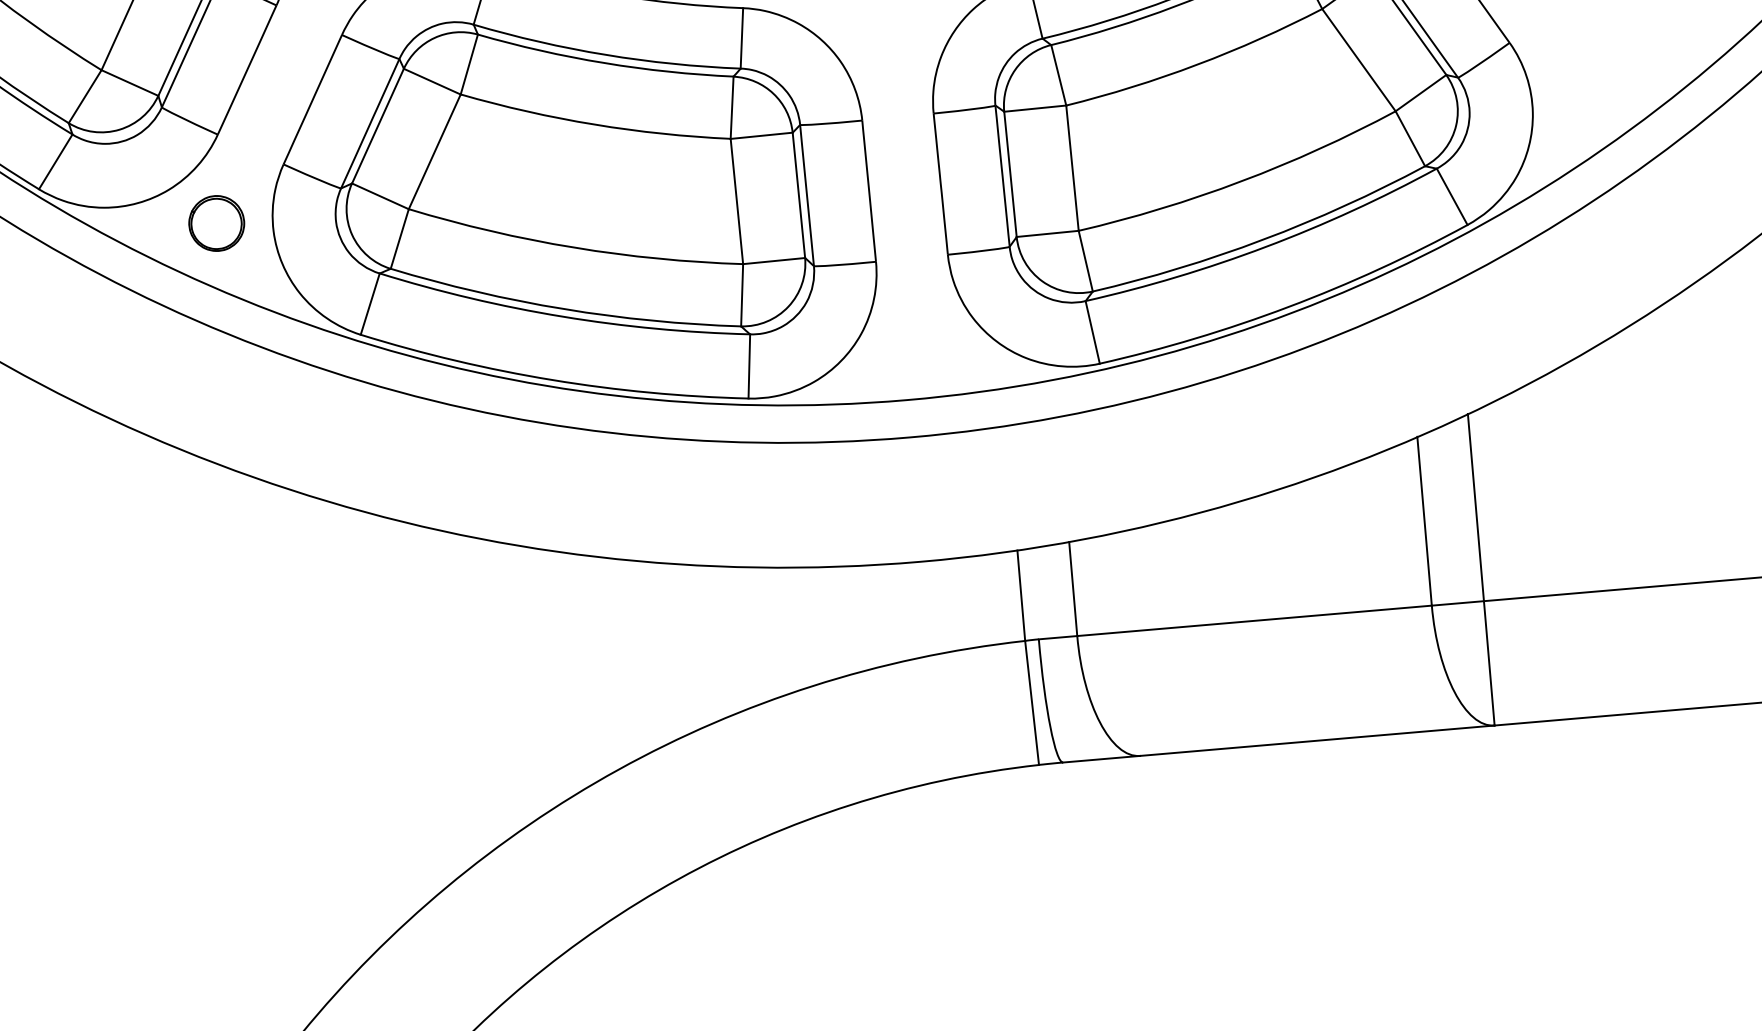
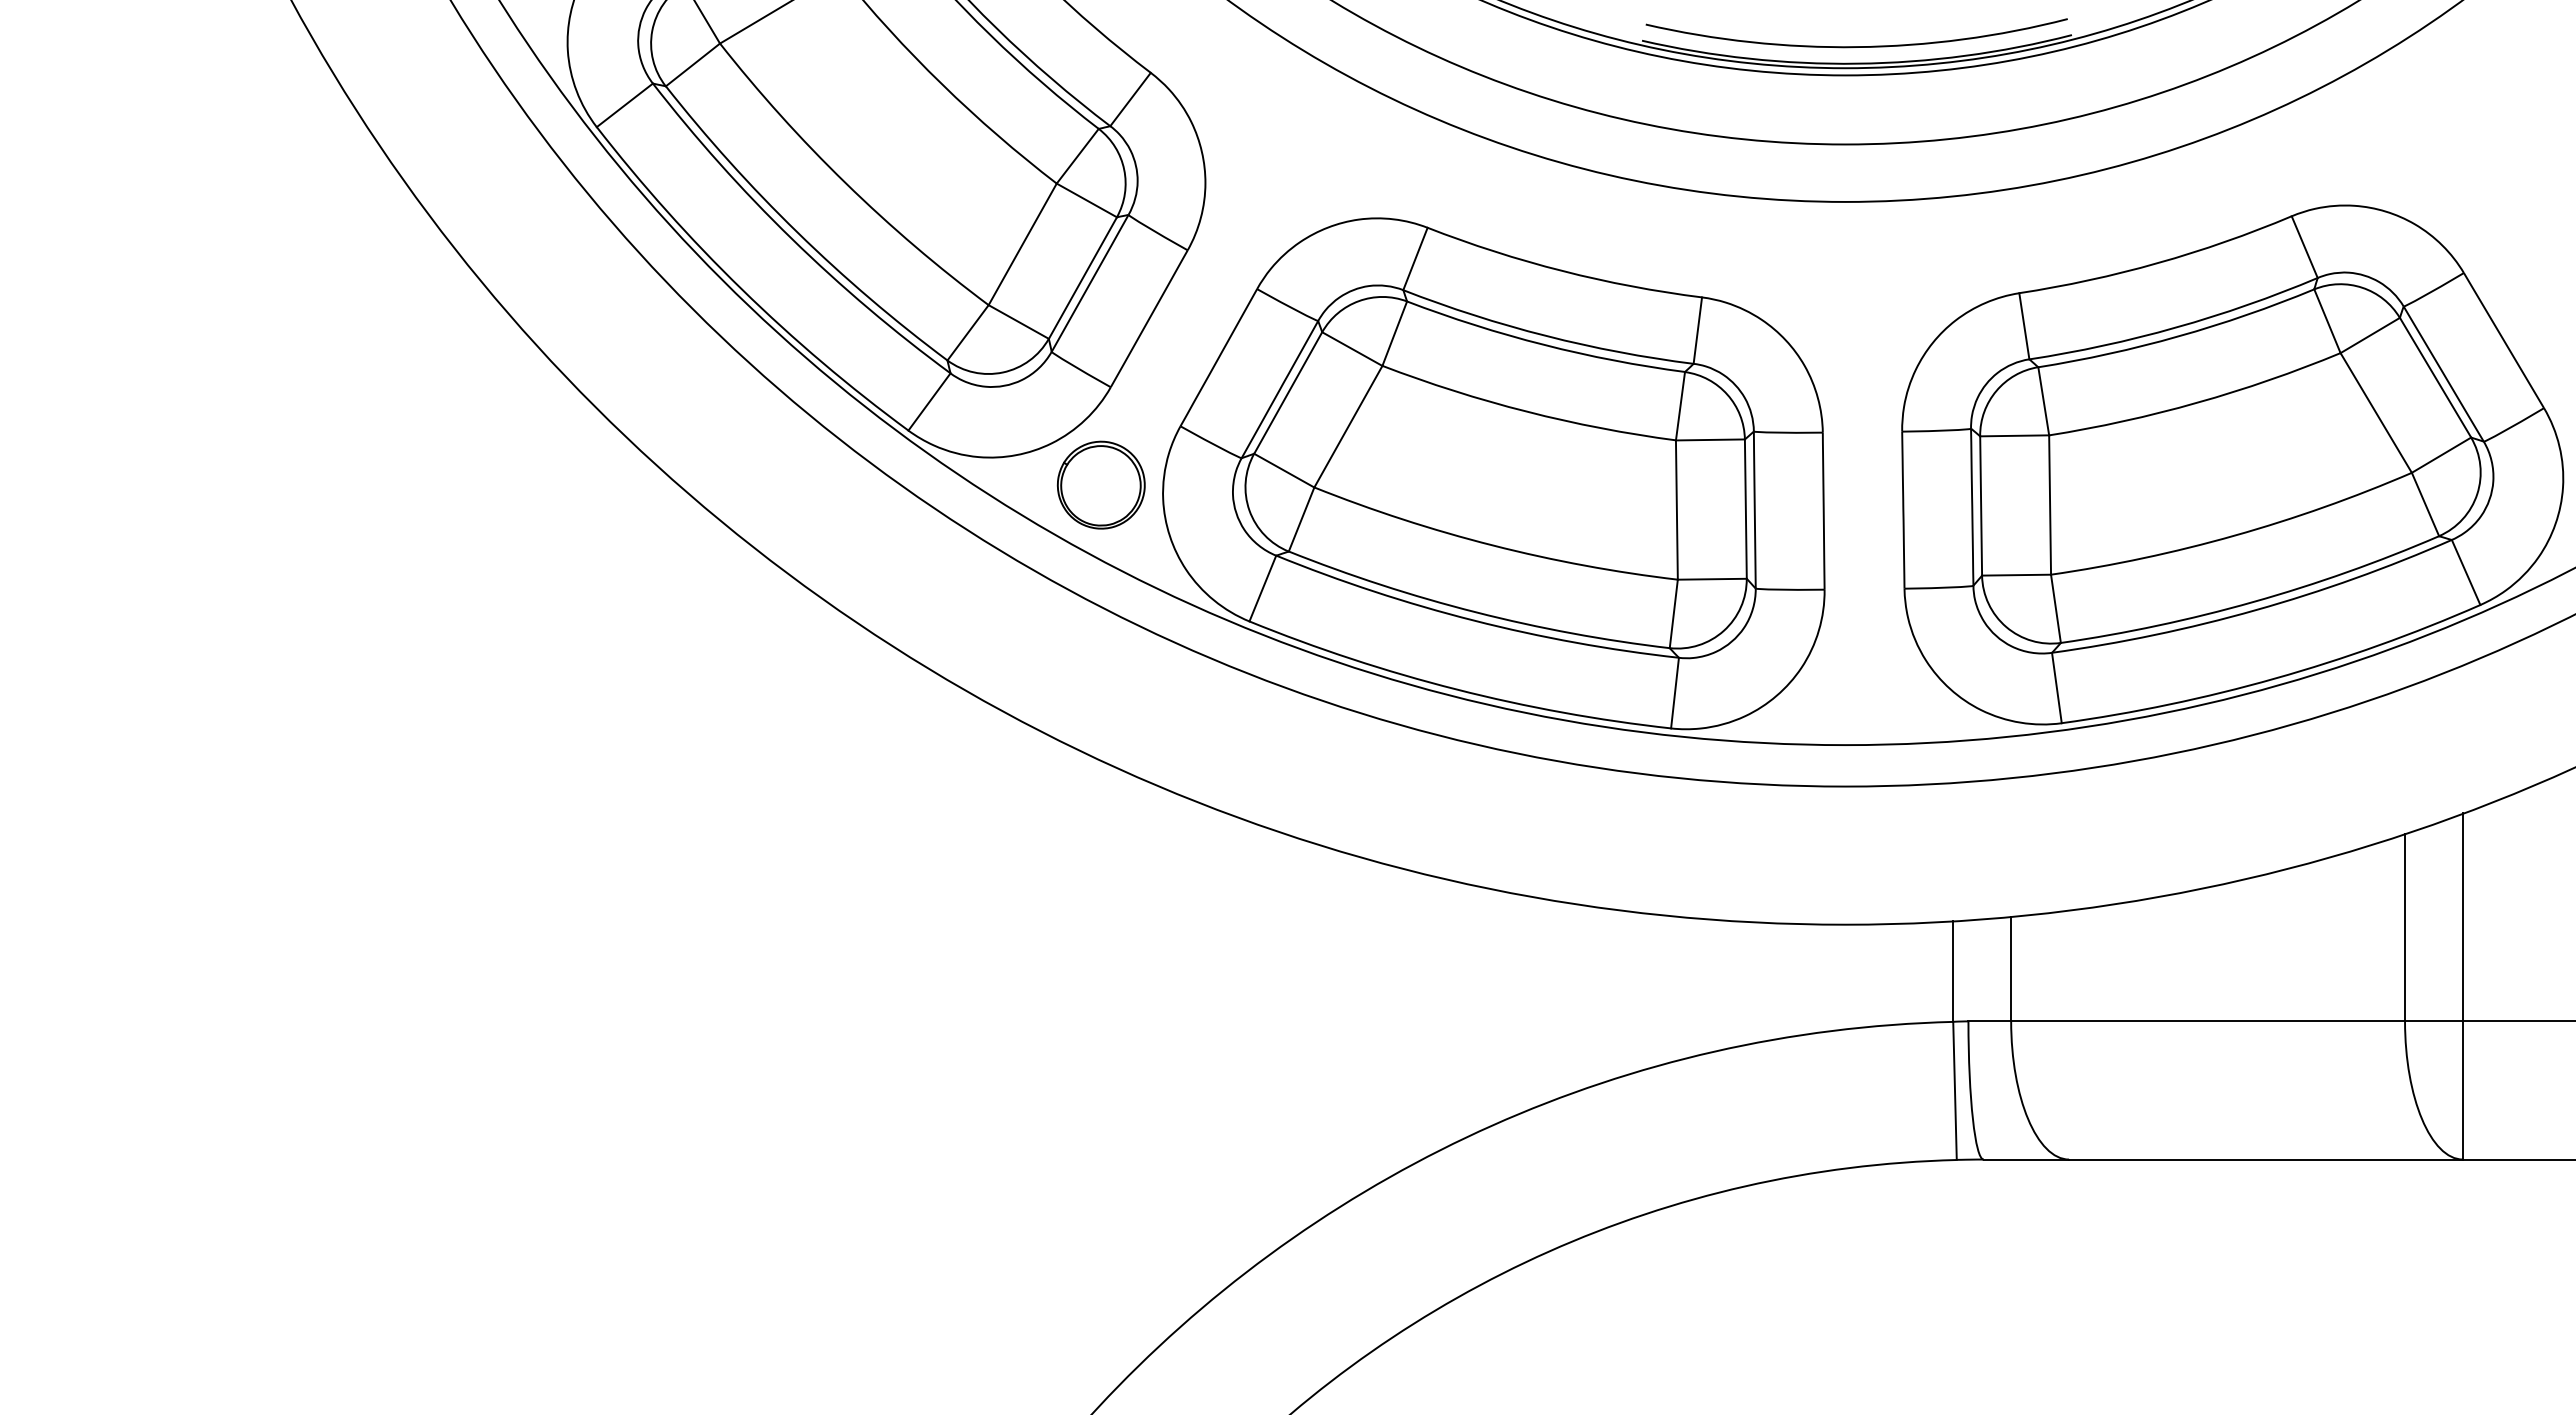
part: (216, 223) -> (1100, 484), size x1.43

